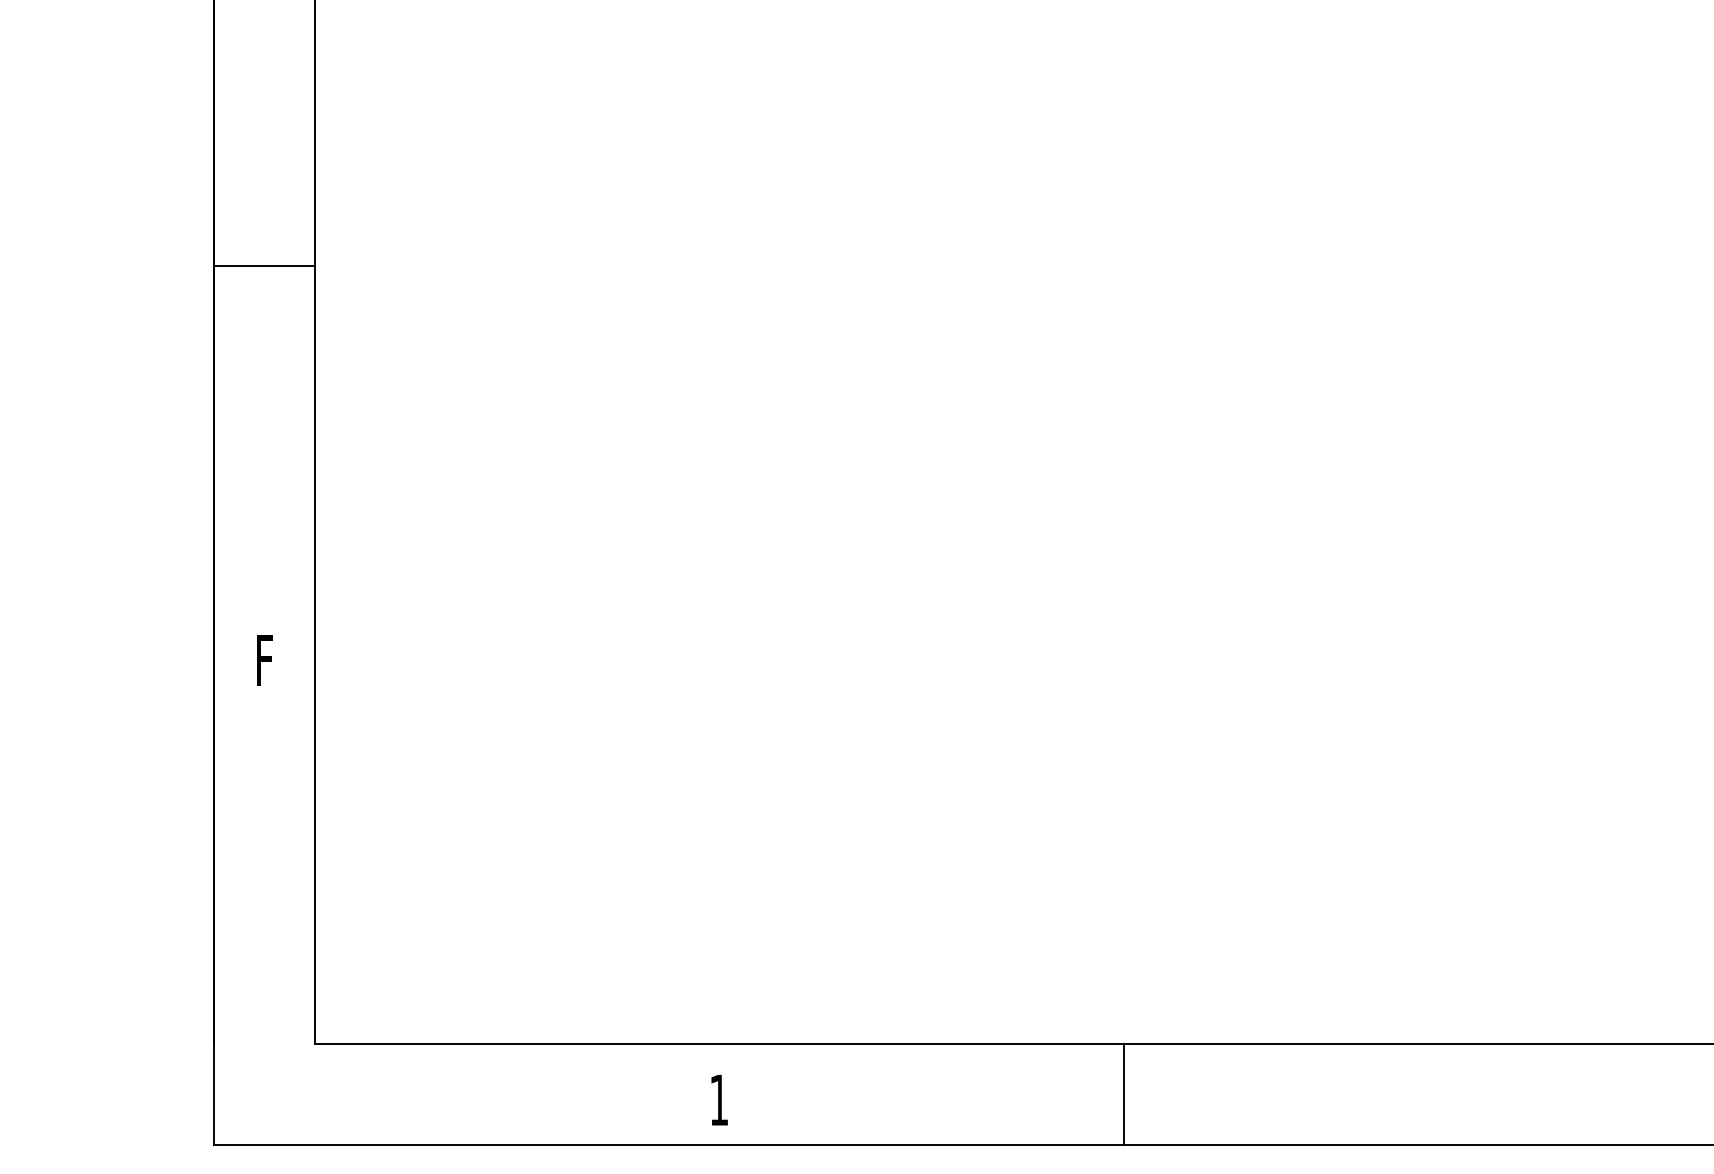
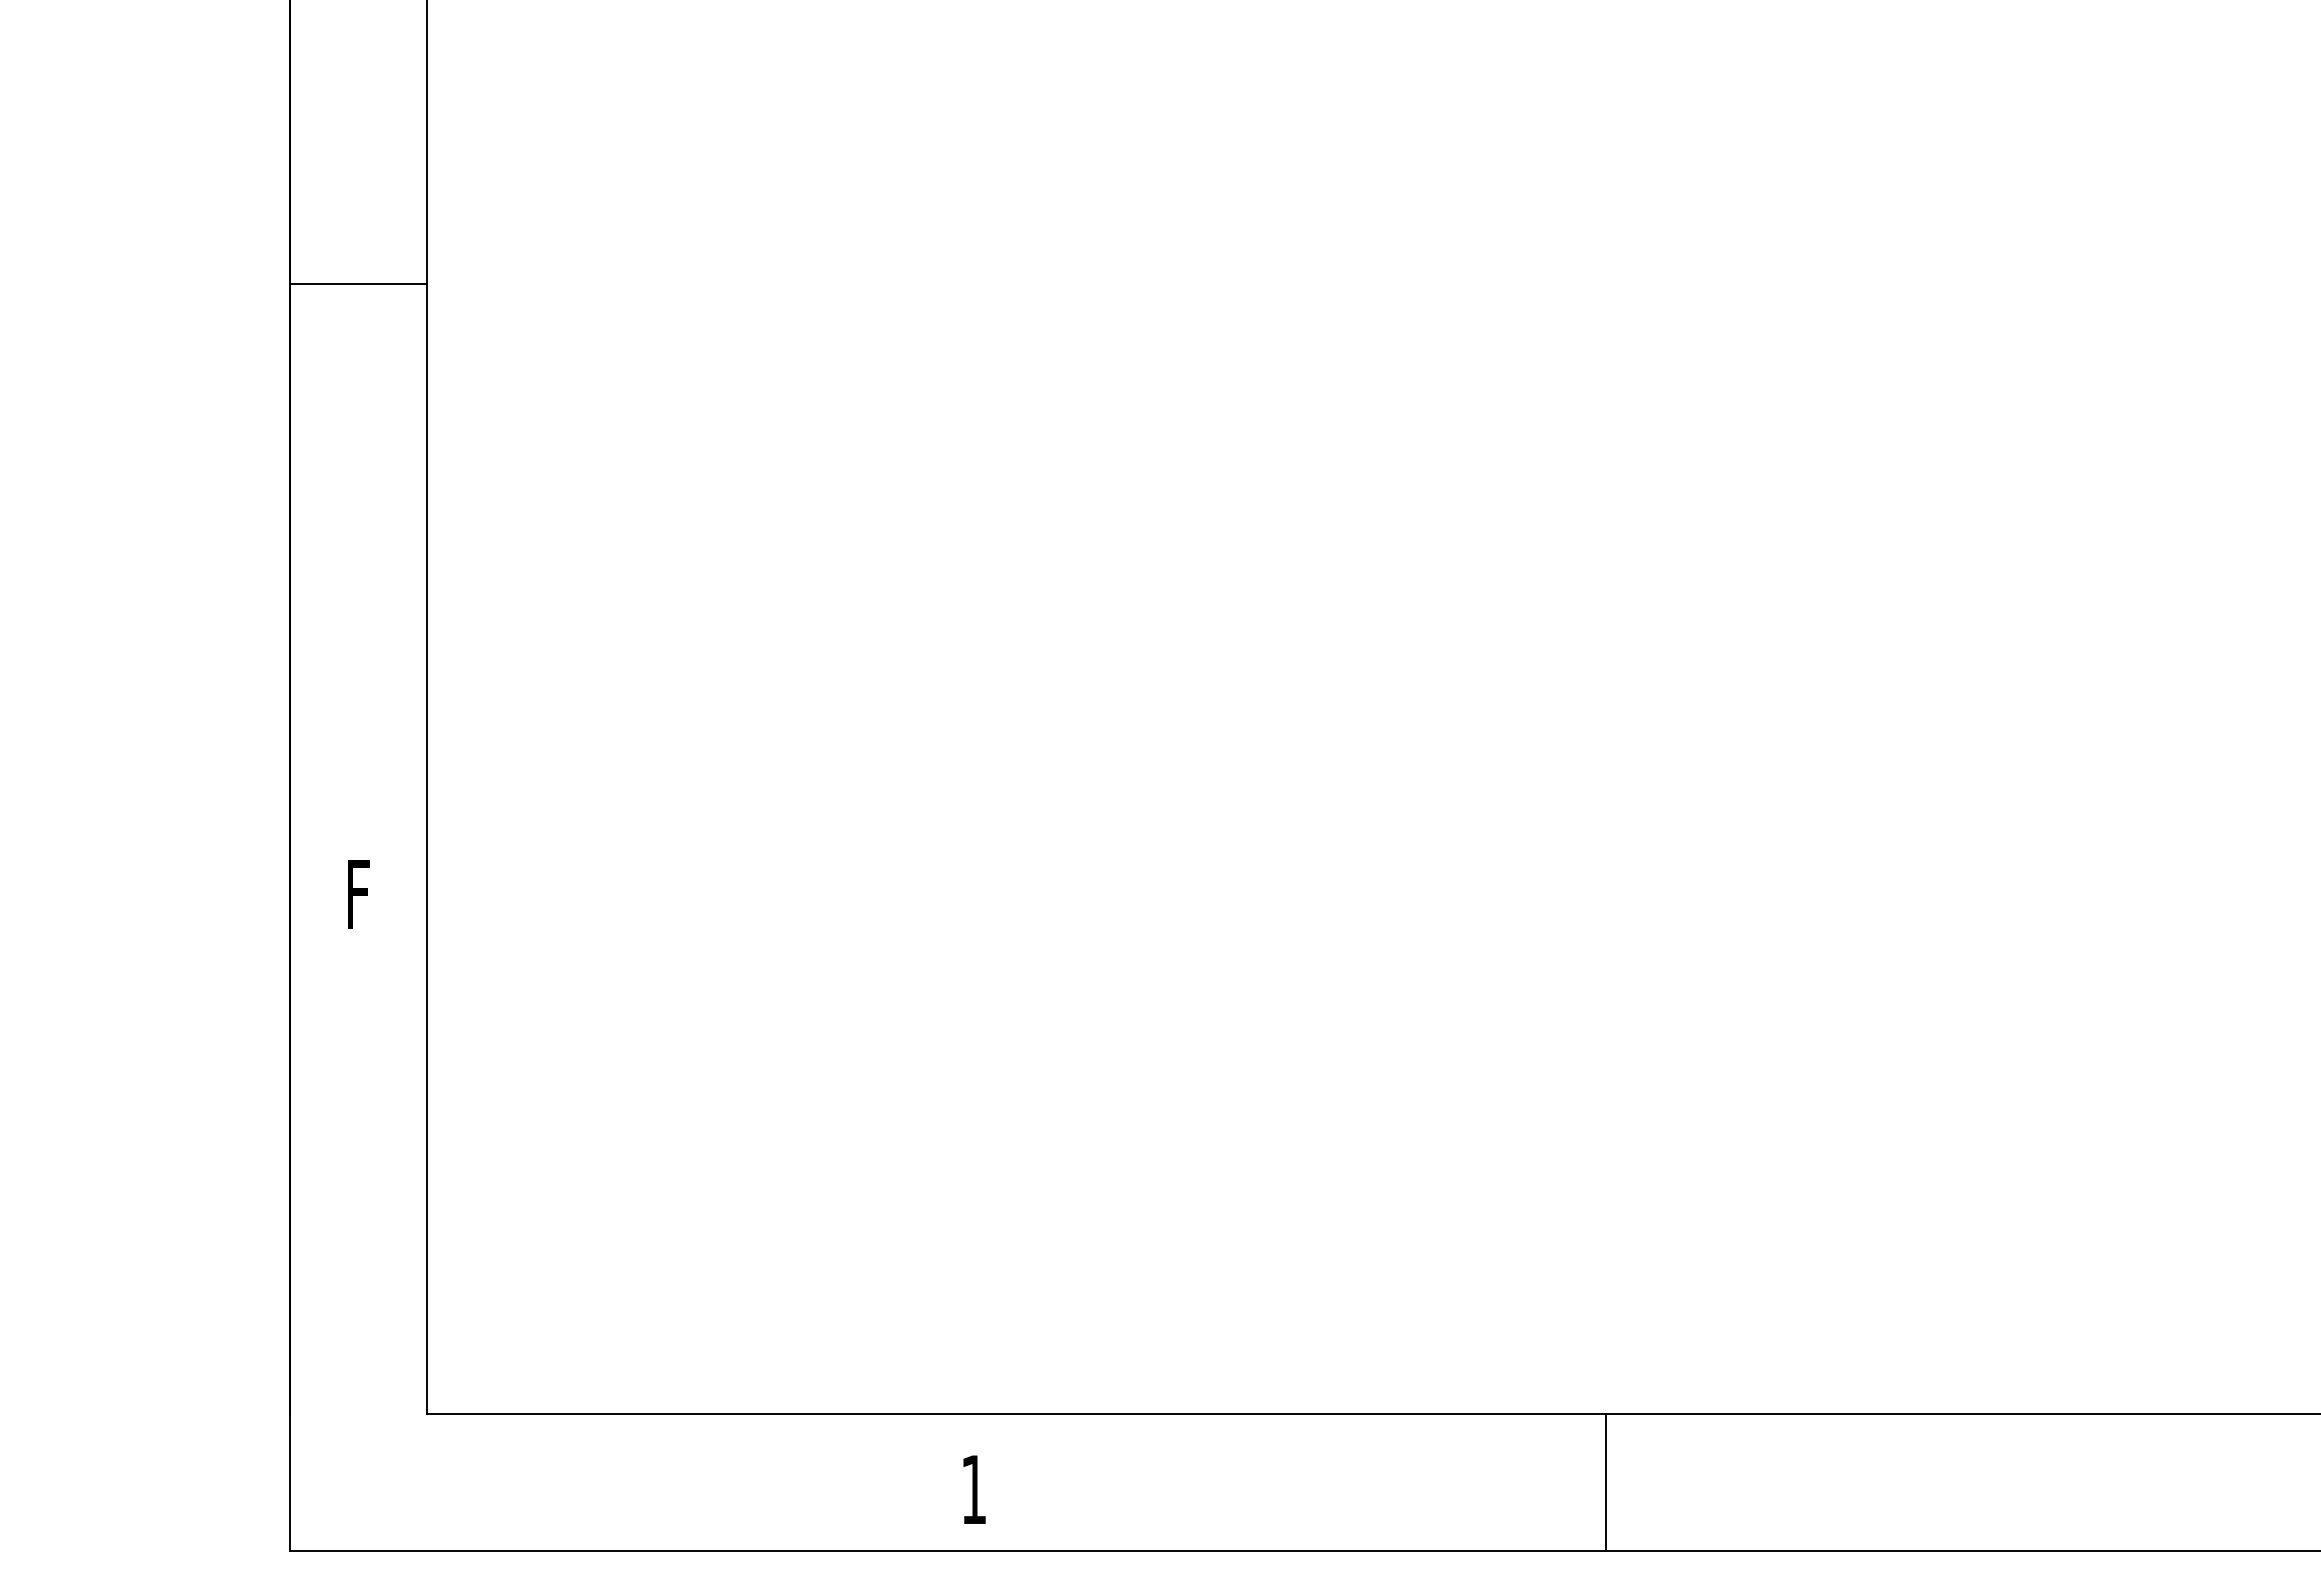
line: (264, 266) -> (358, 284), moved
line: (1123, 1094) -> (1605, 1481), moved

